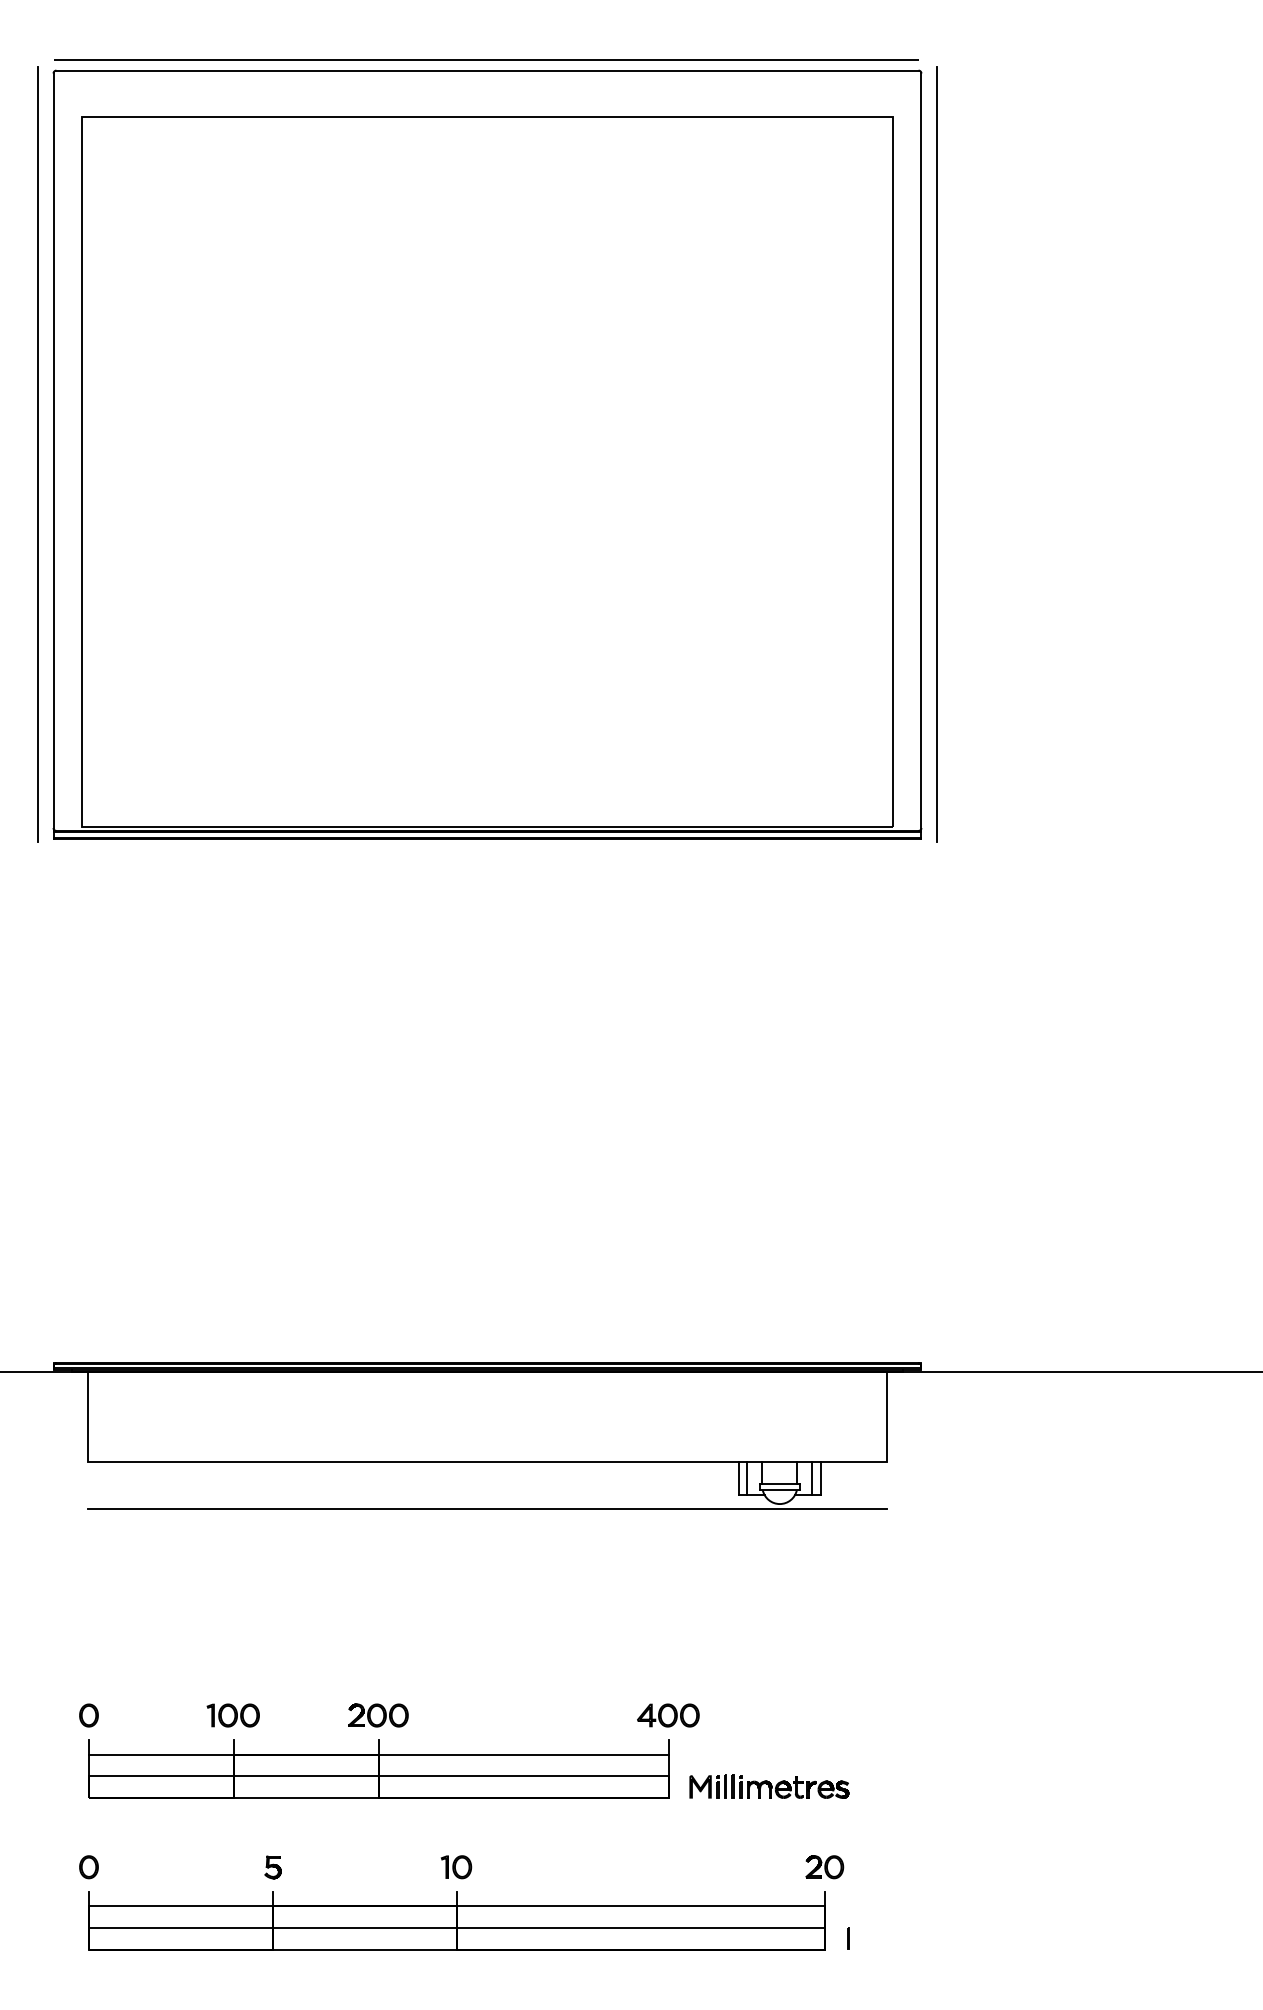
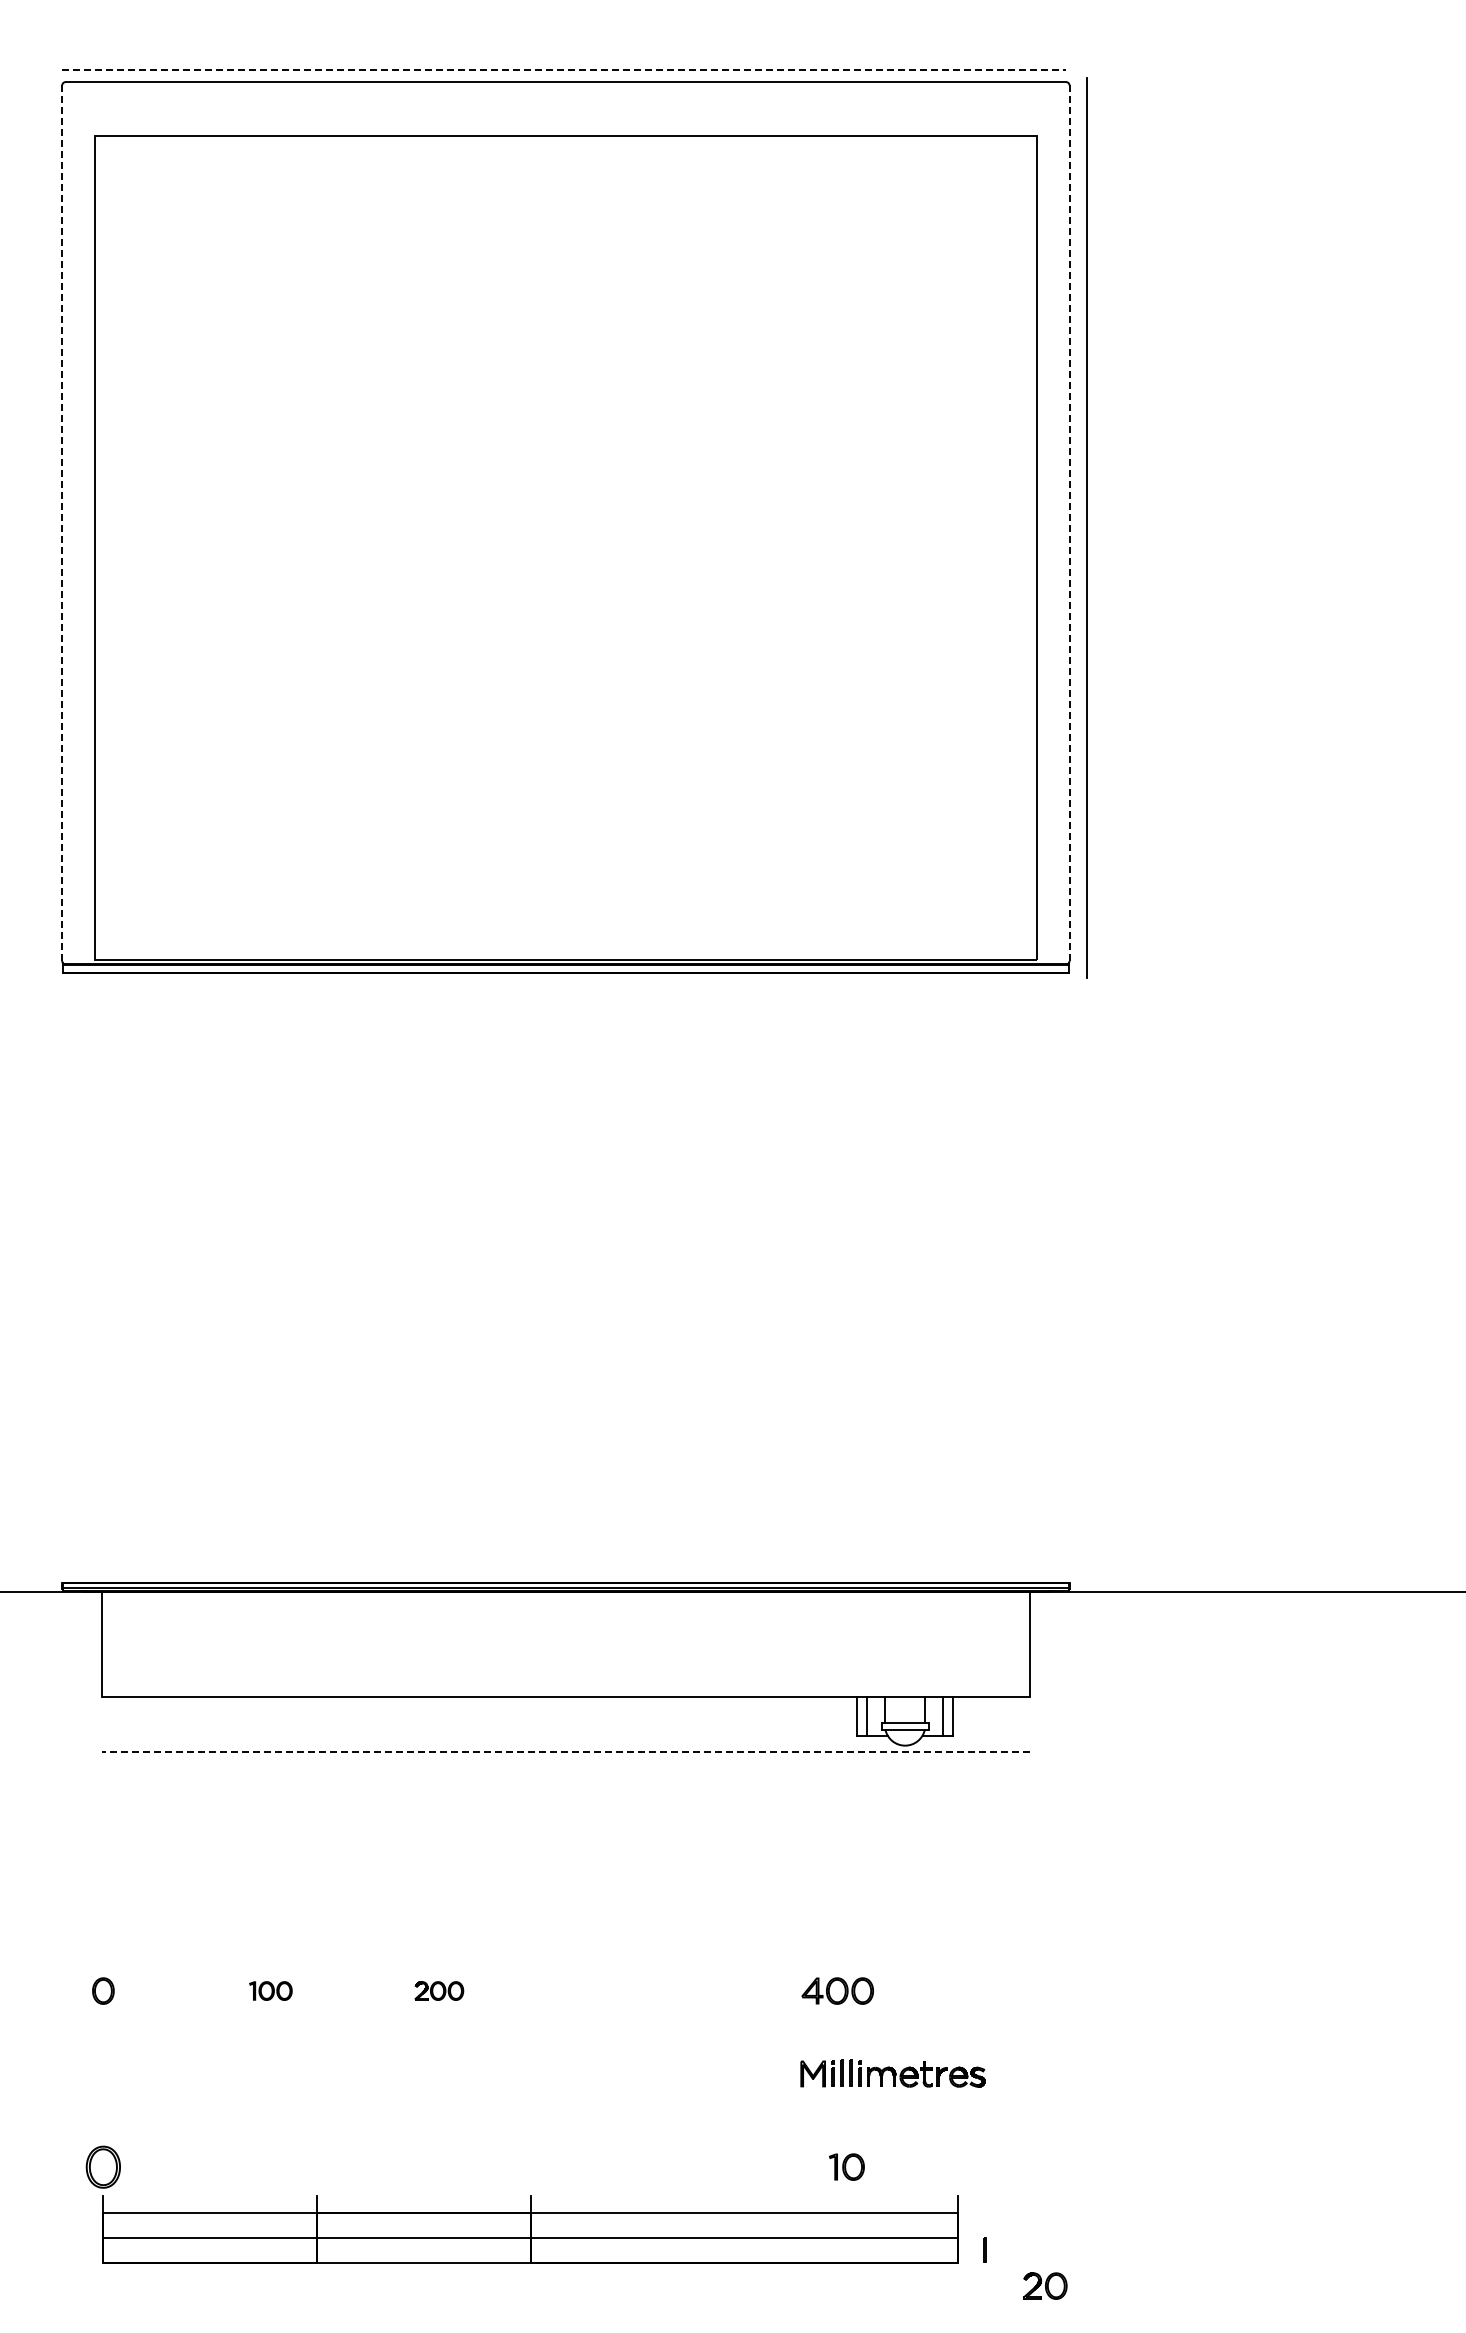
line: (486, 59) -> (564, 69), solid -> dashed
line: (53, 450) -> (62, 523), solid -> dashed
line: (921, 450) -> (1069, 523), solid -> dashed
line: (38, 454) -> (44, 527), removed
line: (487, 1509) -> (565, 1751), solid -> dashed
part: (232, 1715) -> (270, 1990), size x0.7
part: (378, 1715) -> (439, 1990), size x0.7
part: (668, 1715) -> (837, 1990), moved
part: (378, 1769) -> (439, 2053), removed
part: (89, 1866) -> (103, 2166), size x1.6
part: (272, 1866) -> (316, 2166), removed
part: (456, 1866) -> (846, 2166), moved
part: (824, 1866) -> (1045, 2285), moved

